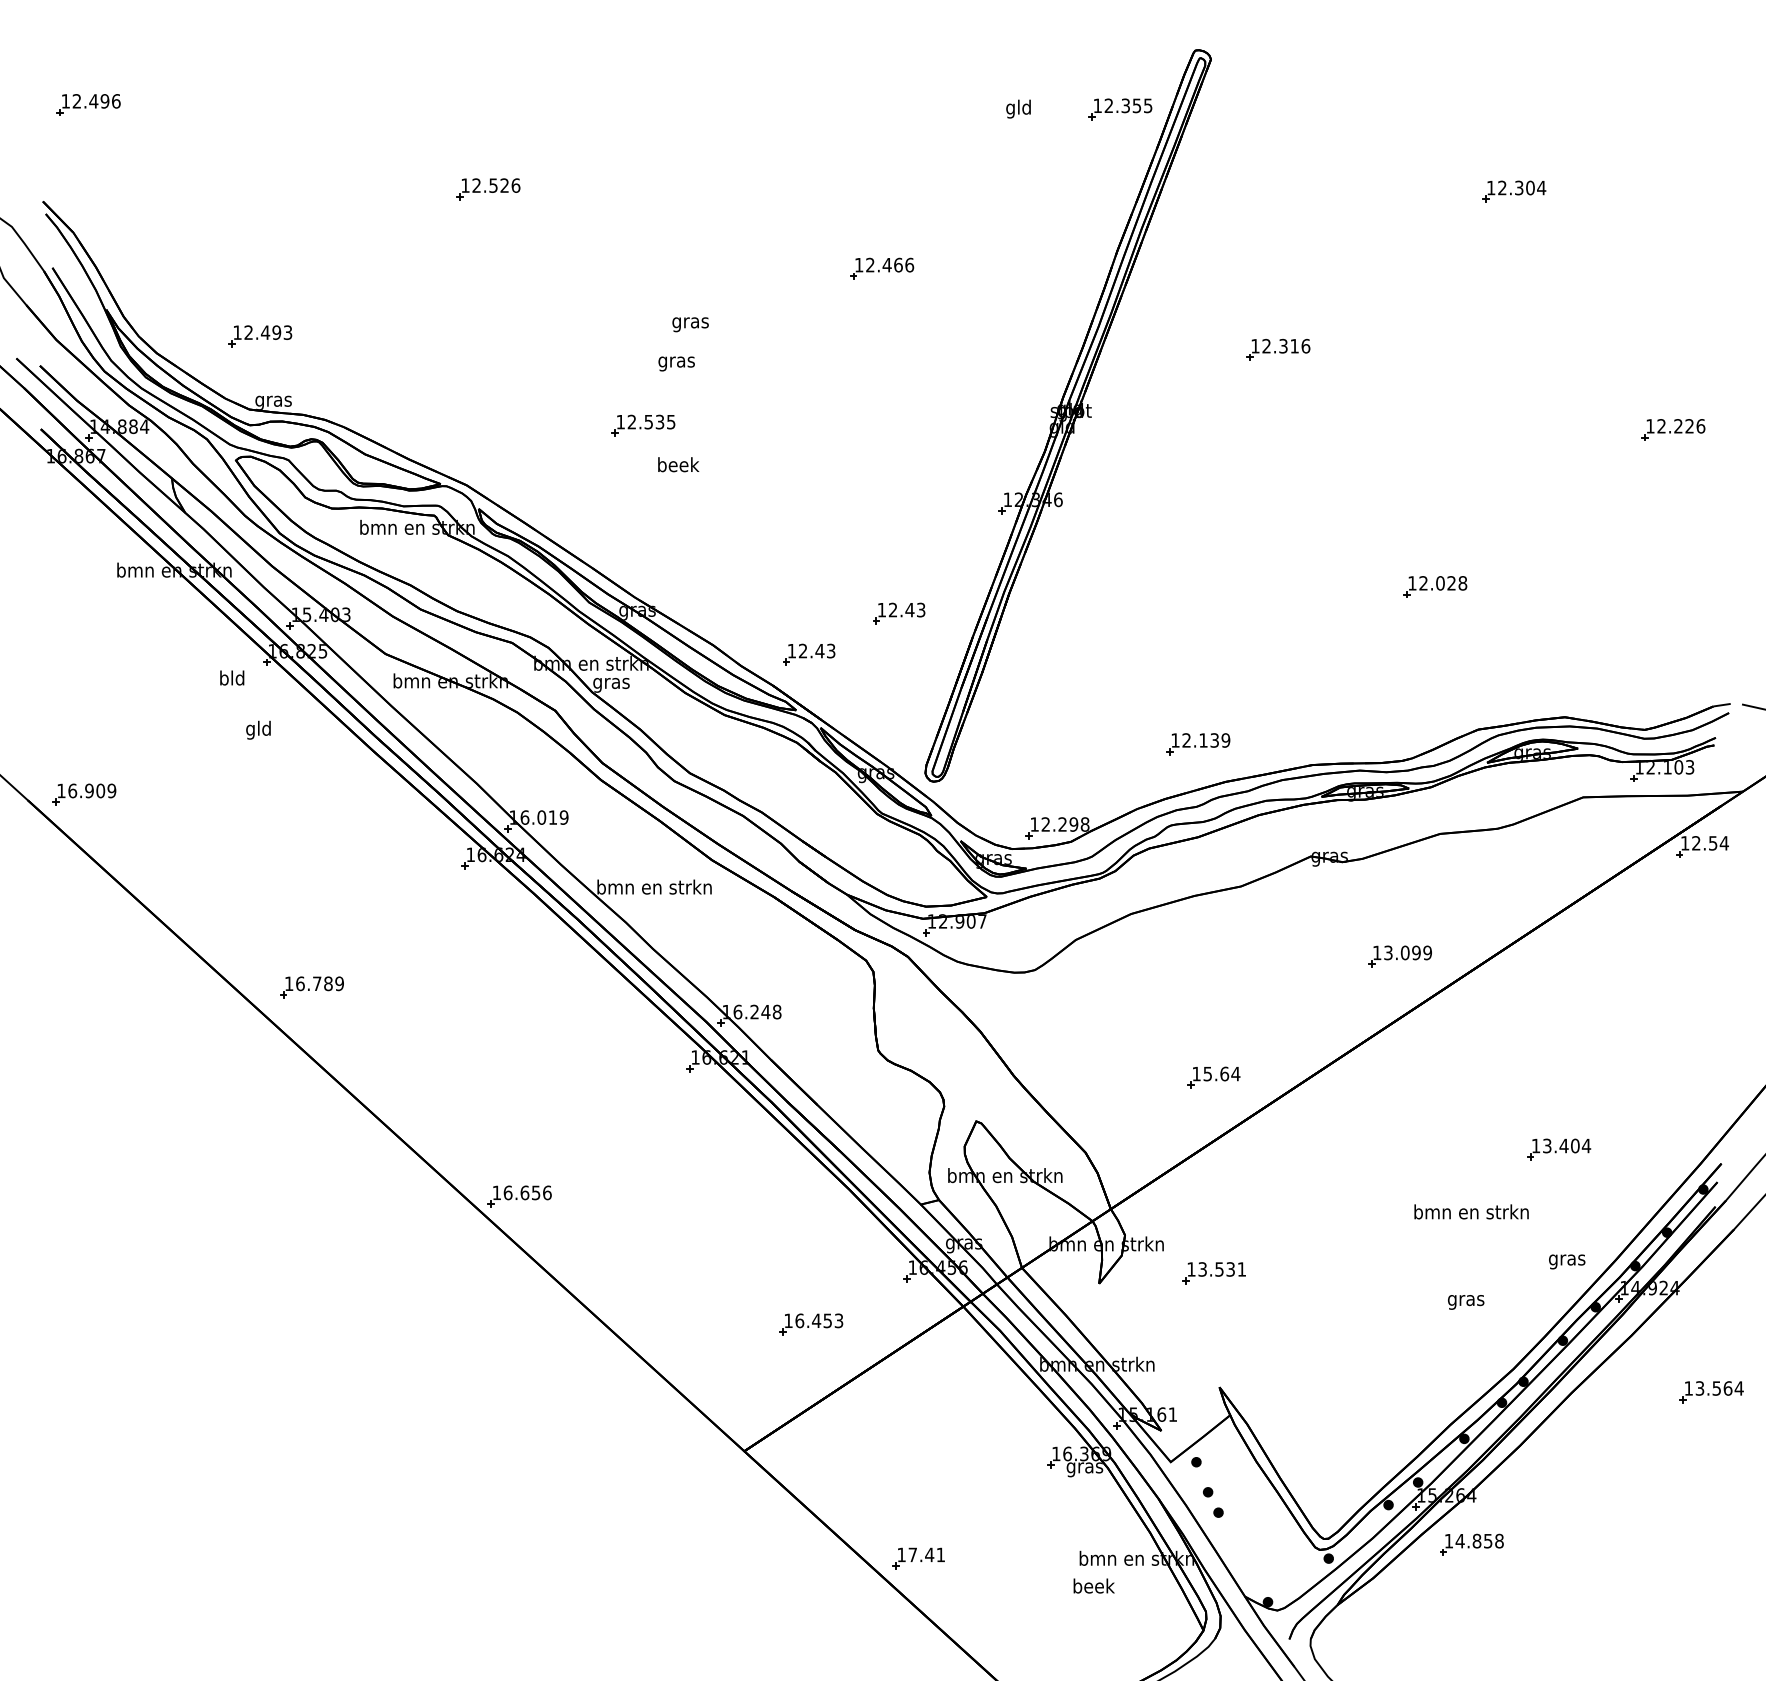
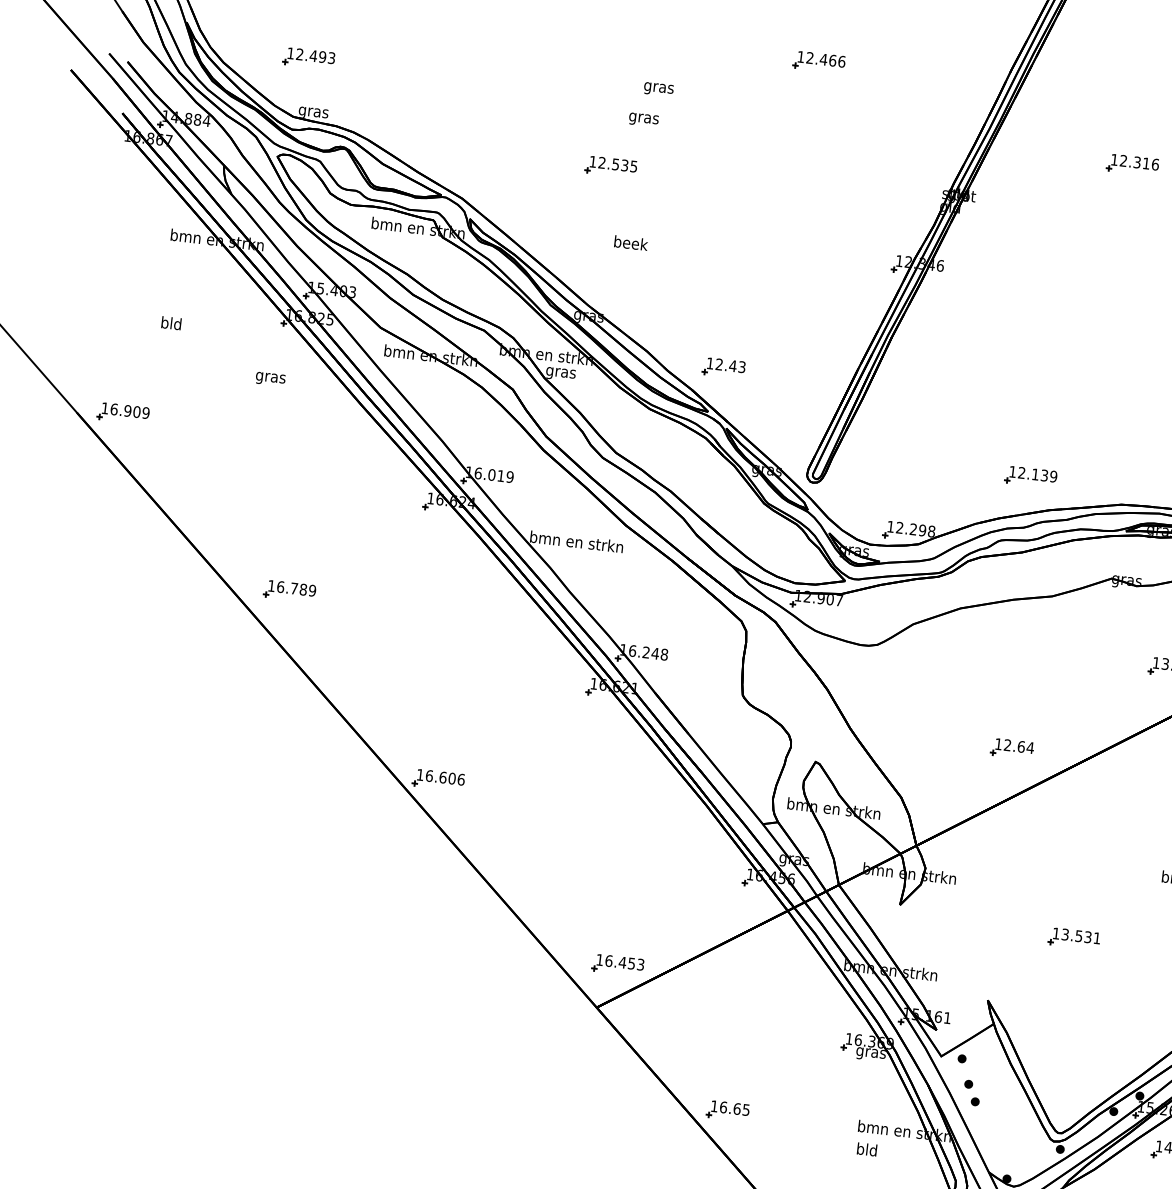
text: (678, 464) -> (631, 242), moved
part: (899, 613) -> (801, 343), removed
text: (232, 677) -> (171, 322), moved
text: (258, 729) -> (270, 377), gld -> gras
text: (1207, 1073) -> (1007, 744), 15.64 -> 12.64
text: (535, 1192) -> (451, 778), 16.656 -> 16.606
part: (1213, 1273) -> (1073, 938), moved
part: (811, 1324) -> (618, 965), moved
text: (926, 1554) -> (734, 1108), 17.41 -> 16.65
text: (1093, 1585) -> (867, 1149), beek -> bld

